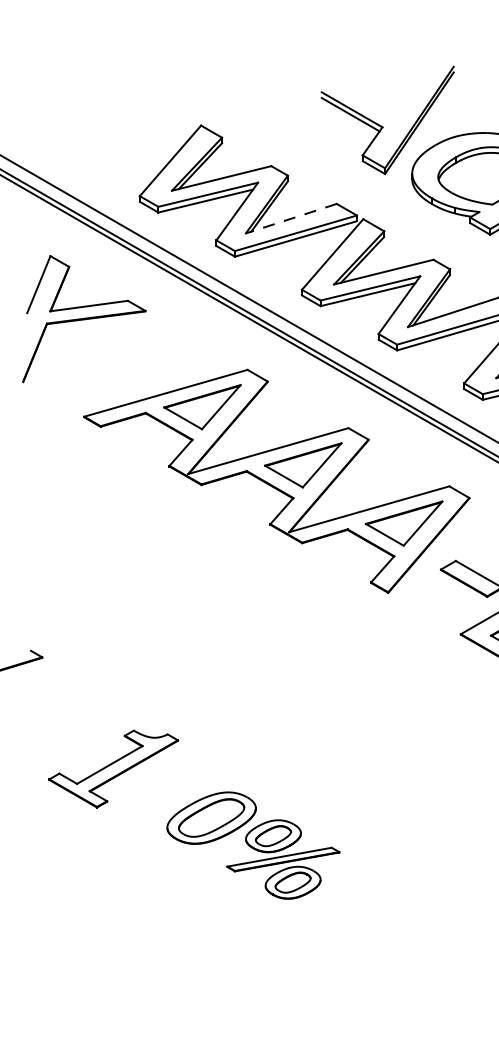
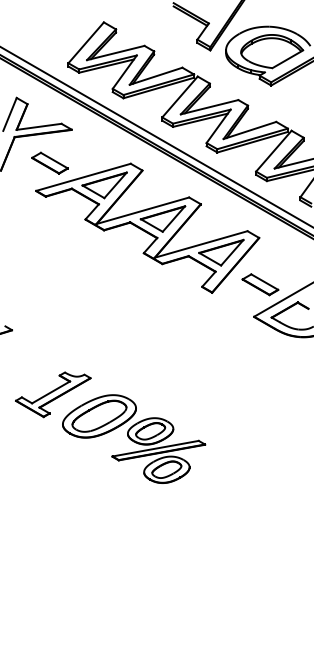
line: (292, 219) -> (156, 76), dashed -> solid
part: (107, 367) -> (49, 162), added
part: (253, 844) -> (134, 438), size x1.43

